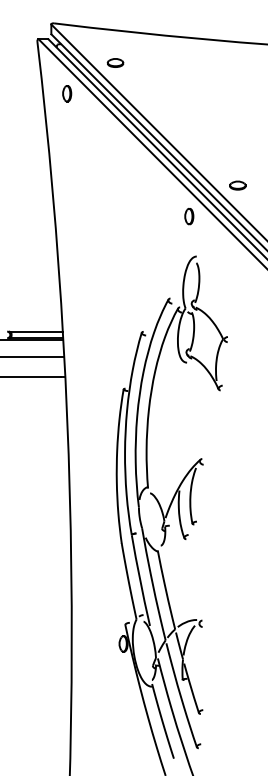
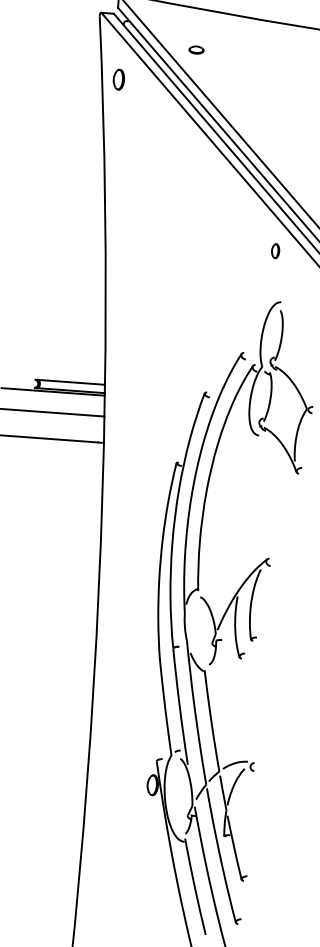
part: (115, 62) -> (196, 49), size x0.7
part: (67, 93) -> (119, 79), moved
part: (189, 216) -> (275, 250), size x0.7

